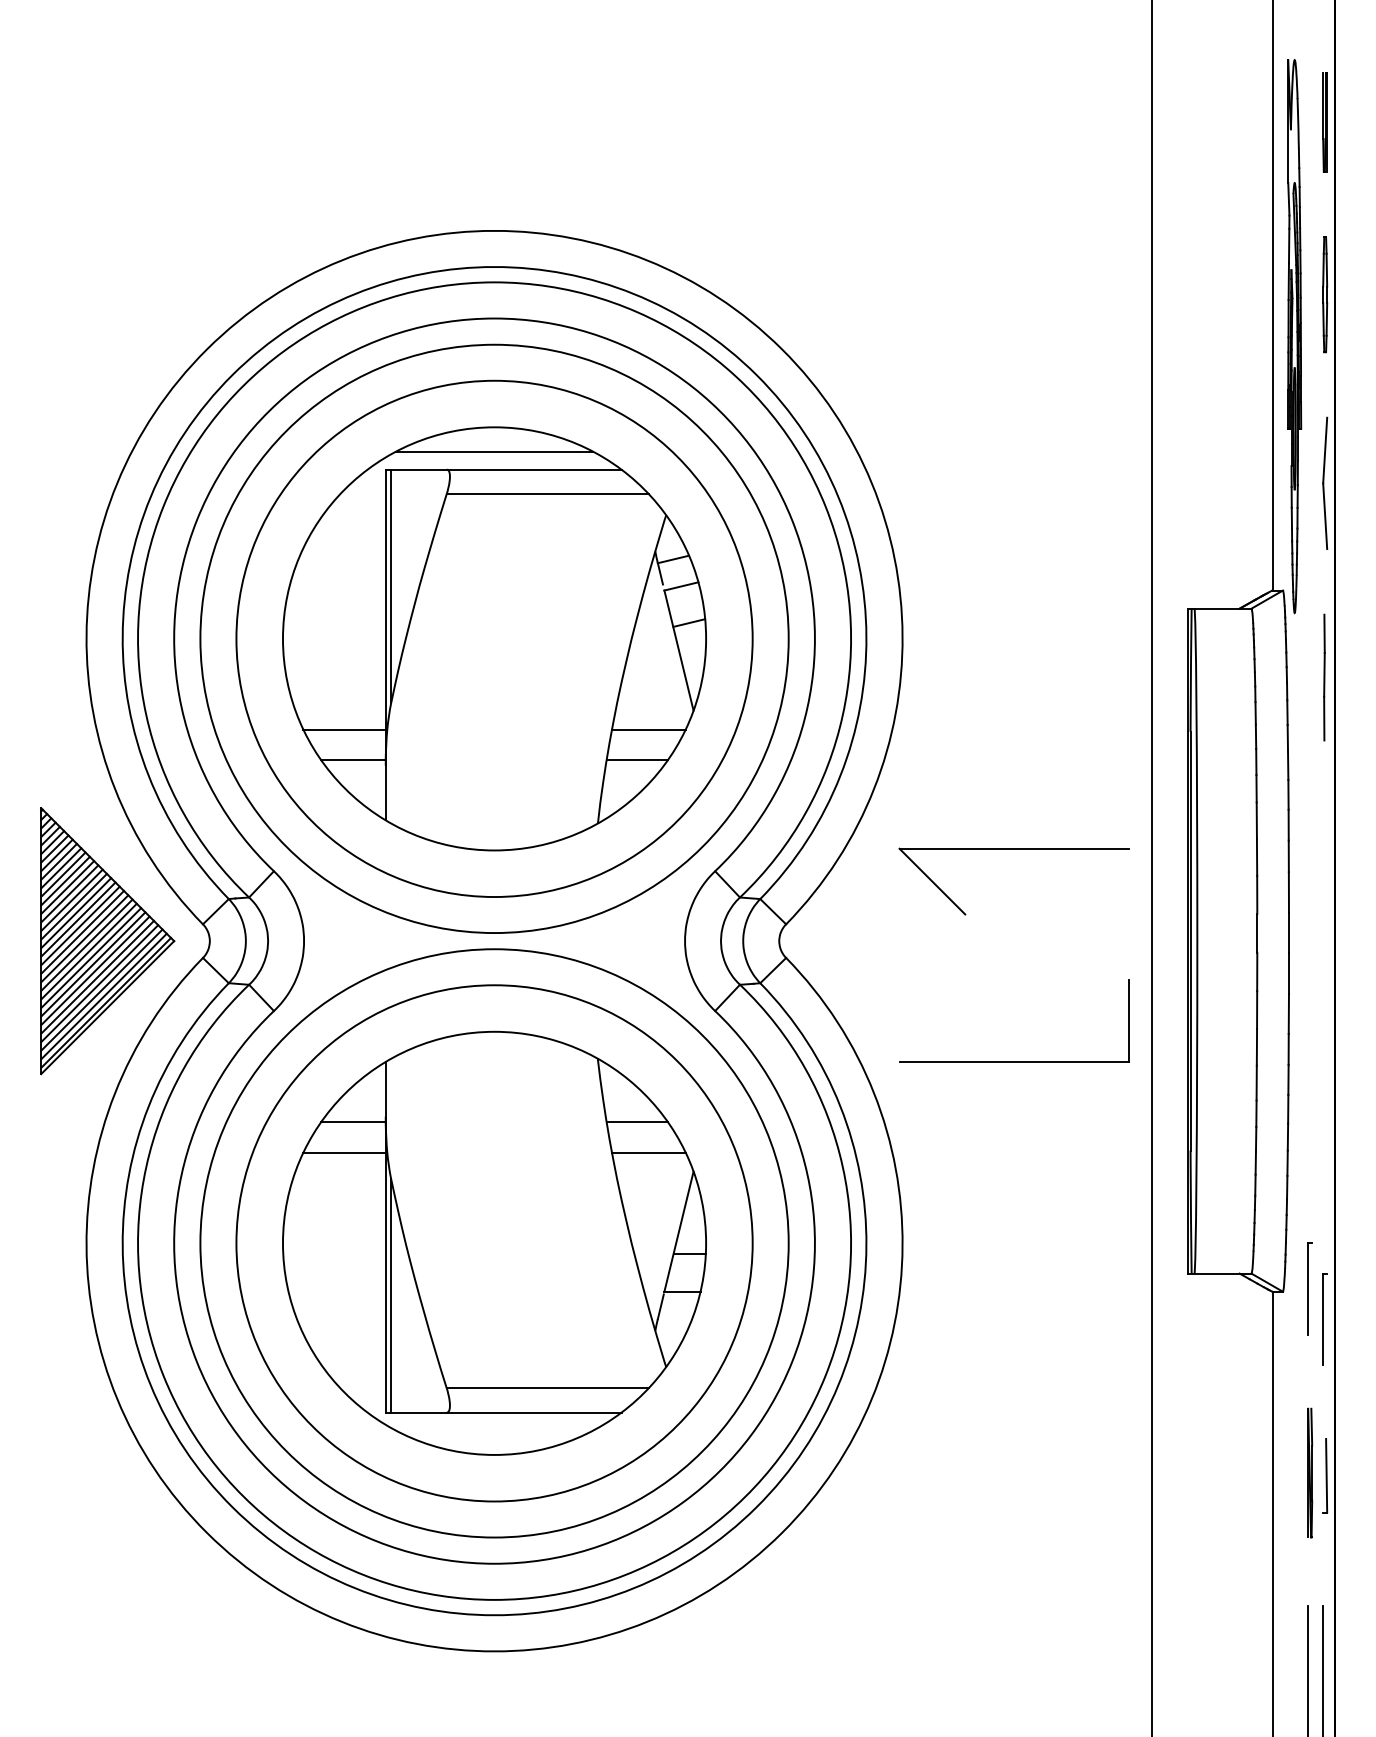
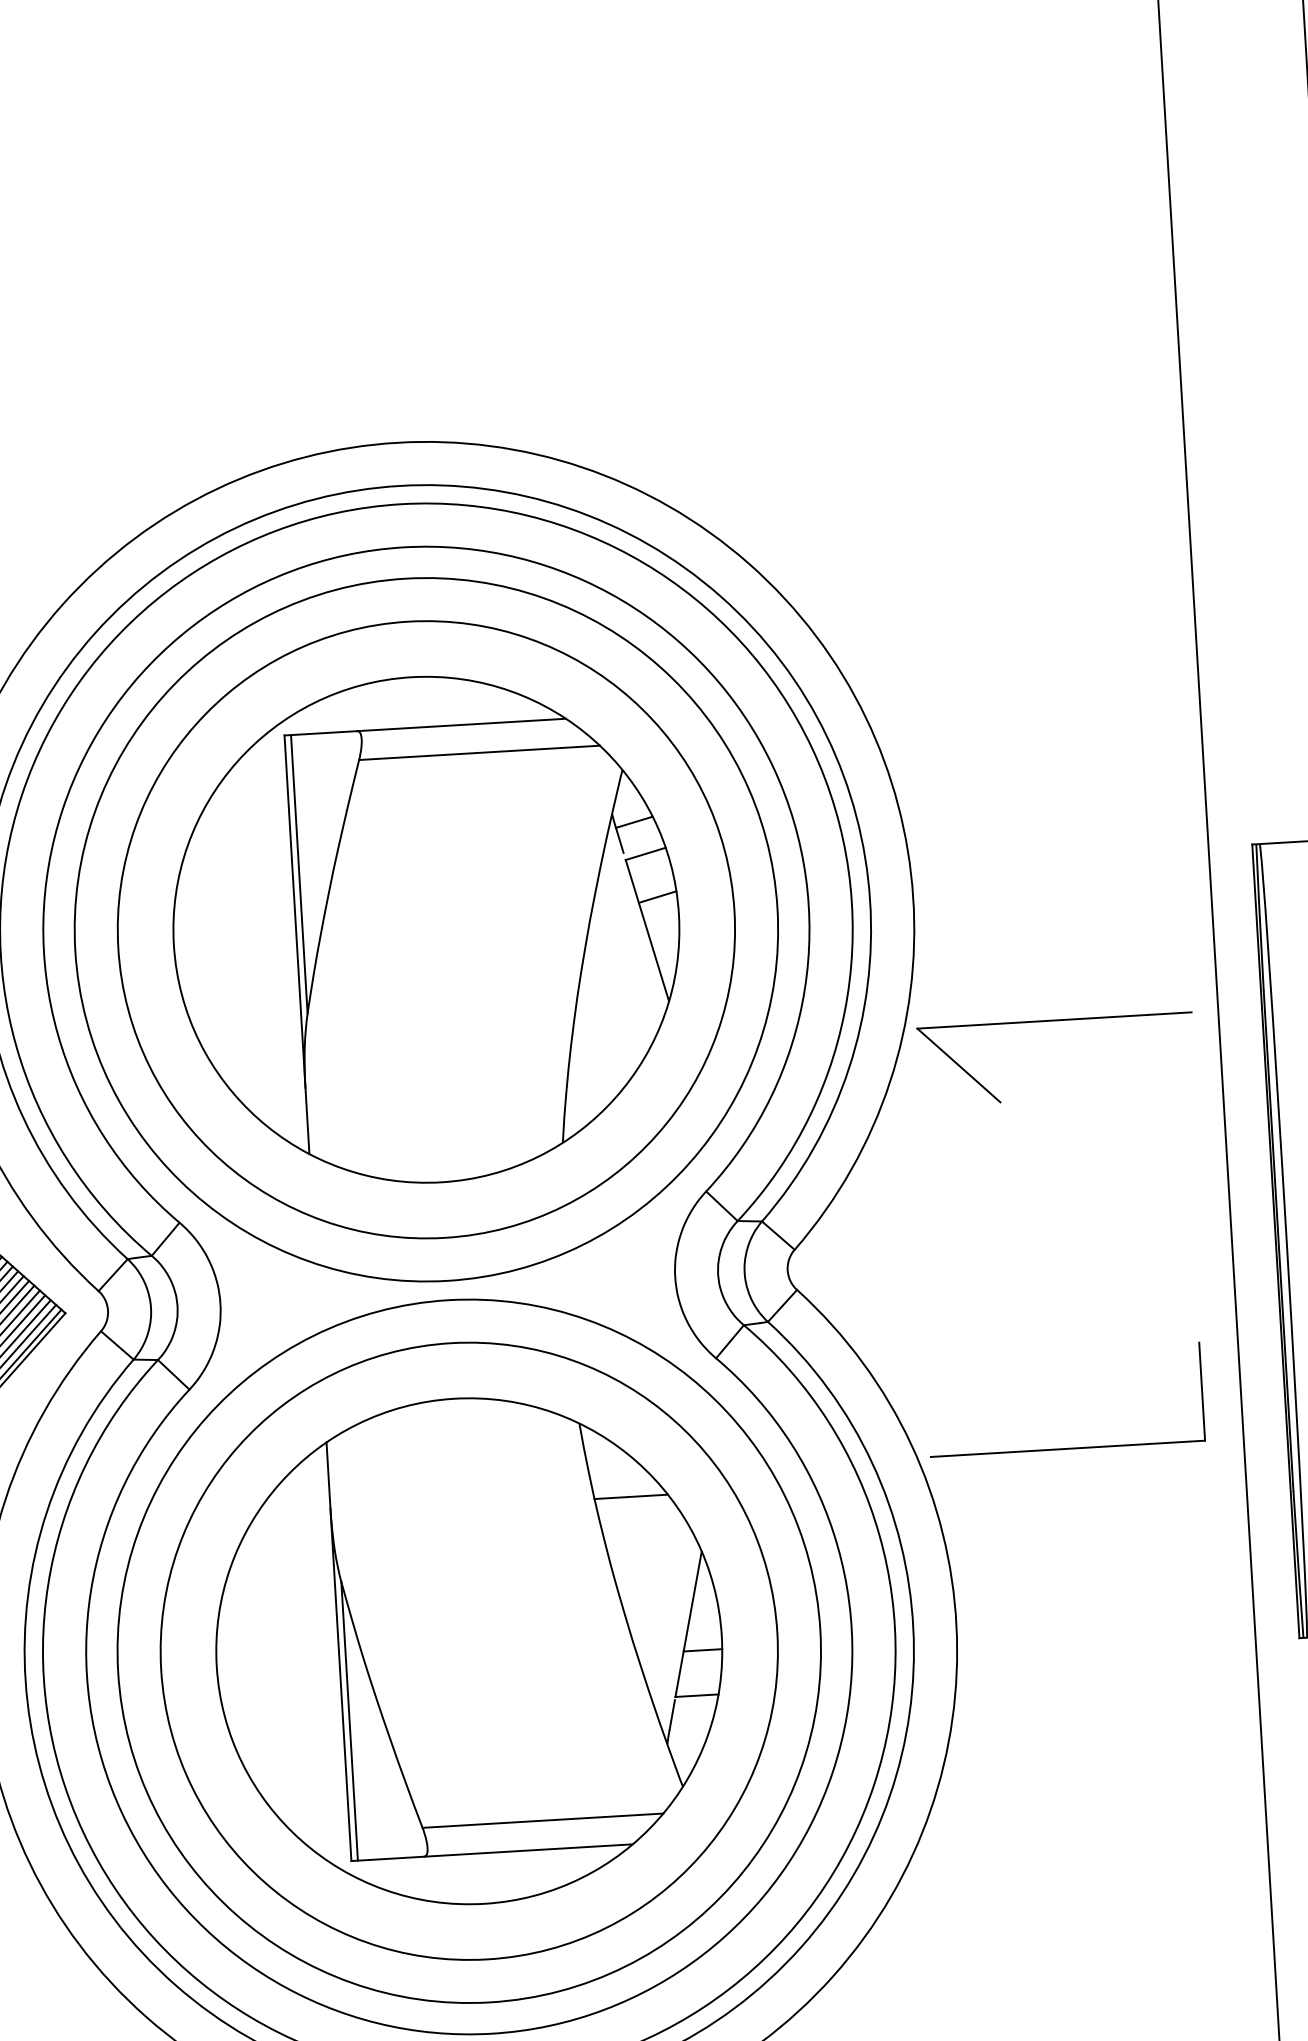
line: (494, 451) -> (413, 706), removed
line: (344, 729) -> (253, 1048), removed
line: (648, 729) -> (616, 1027), removed
line: (352, 759) -> (265, 1083), removed
line: (637, 759) -> (605, 1063), removed
part: (1013, 849) -> (1053, 1021), moved
part: (1014, 1061) -> (1068, 1448), moved
line: (352, 1122) -> (291, 1517), removed
line: (344, 1152) -> (283, 1553), removed
line: (648, 1152) -> (646, 1531), removed

